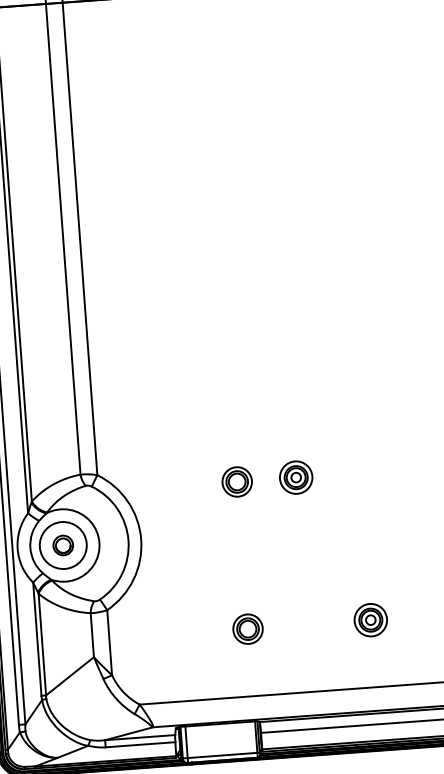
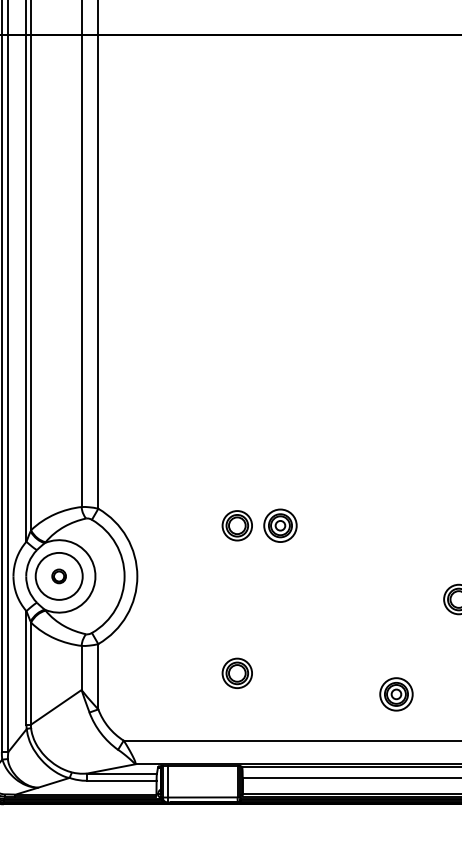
part: (296, 477) -> (280, 525), moved
part: (62, 545) -> (58, 576), size x0.7
part: (370, 620) -> (396, 694), moved

